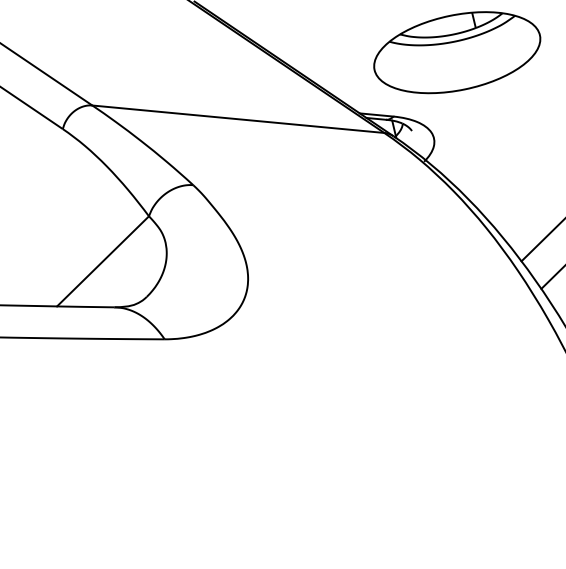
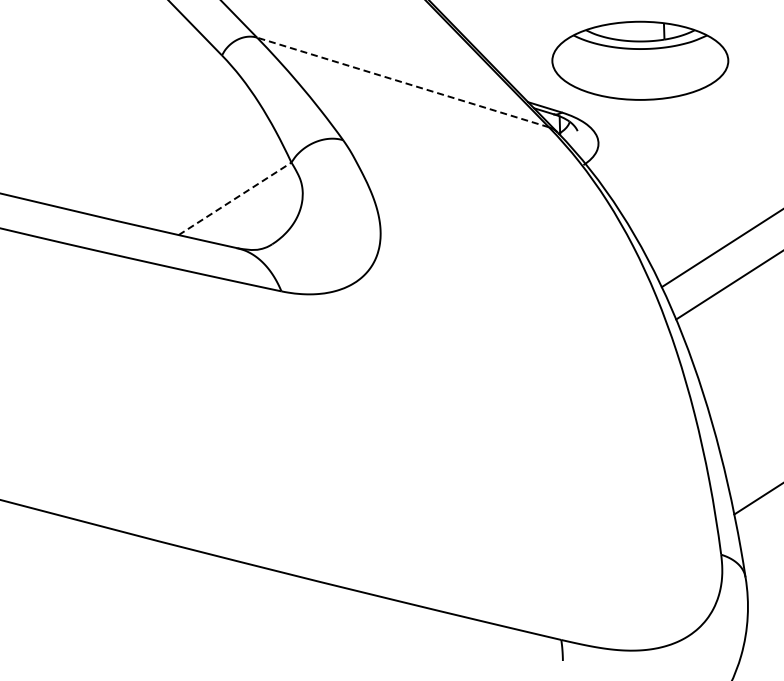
line: (238, 119) -> (403, 82), solid -> dashed
line: (103, 260) -> (235, 198), solid -> dashed

